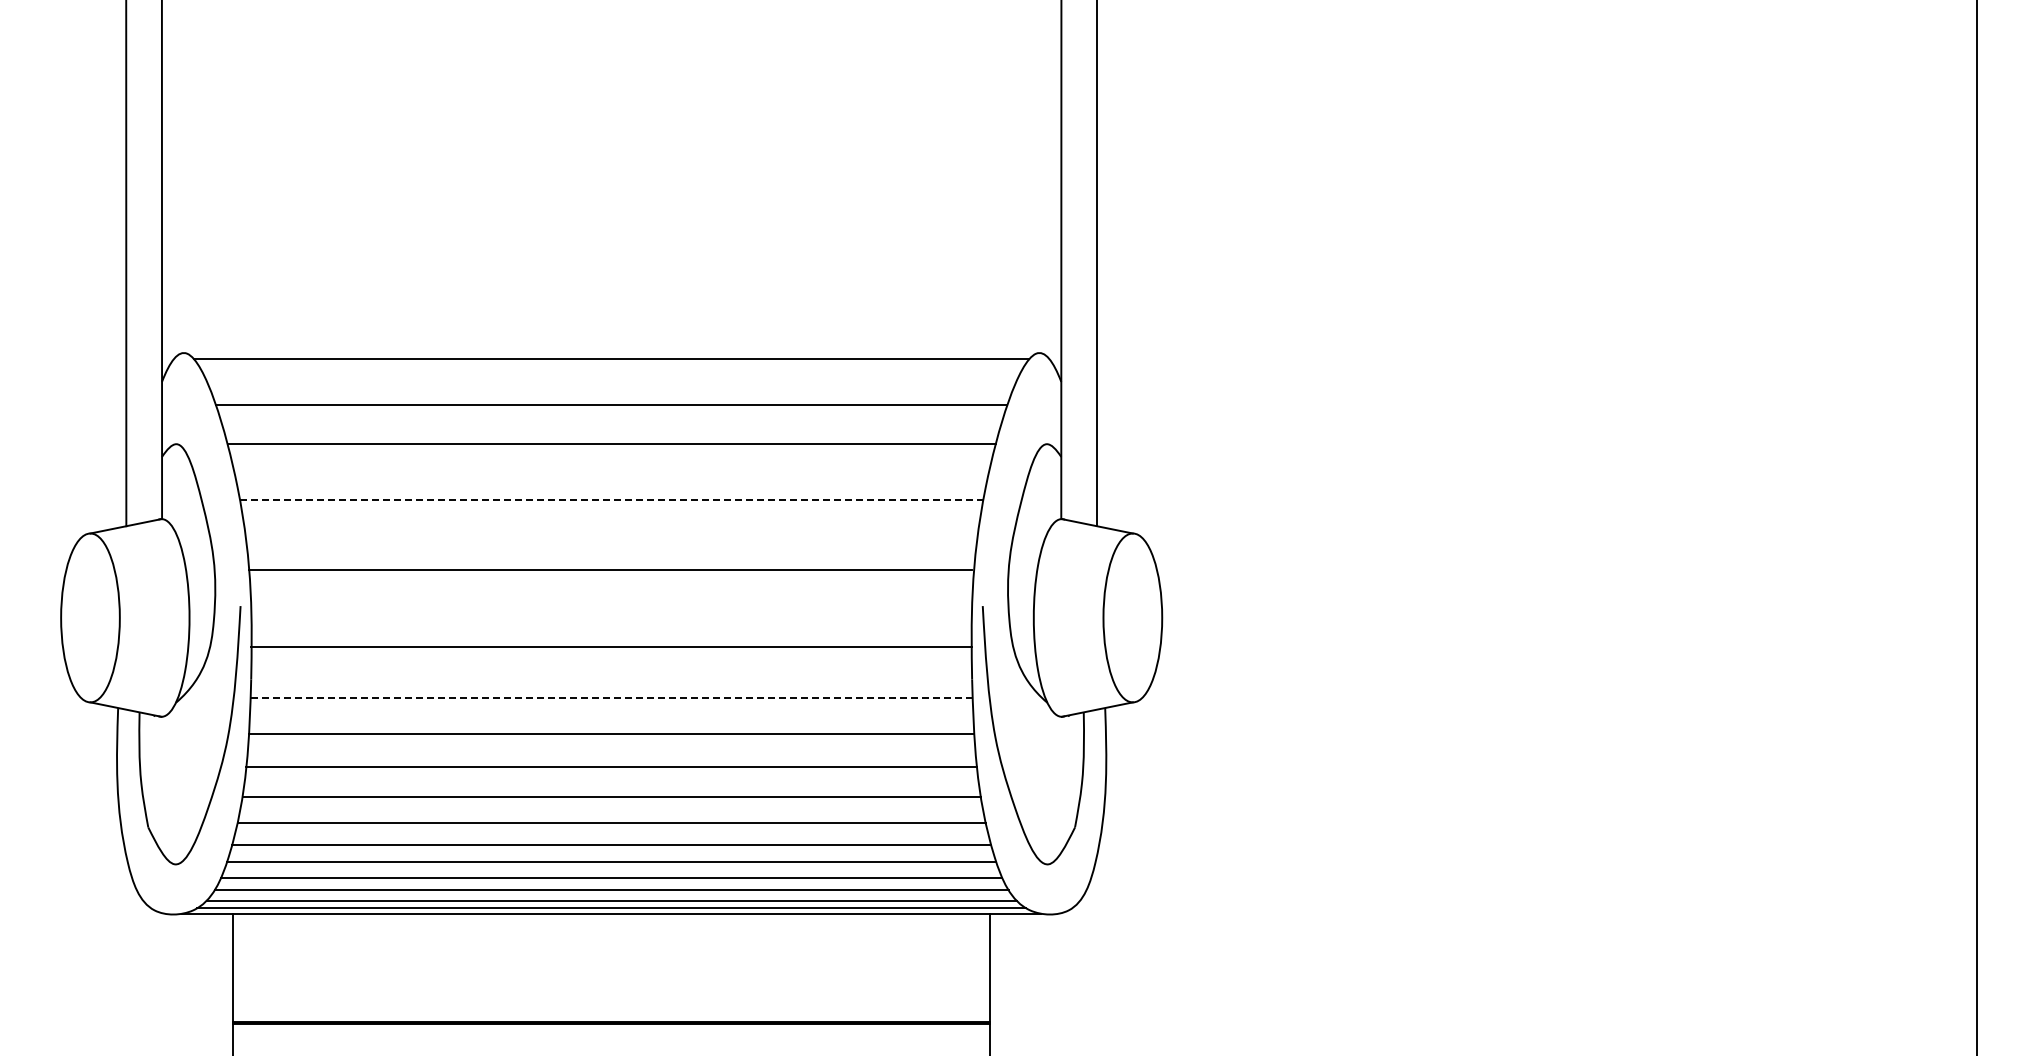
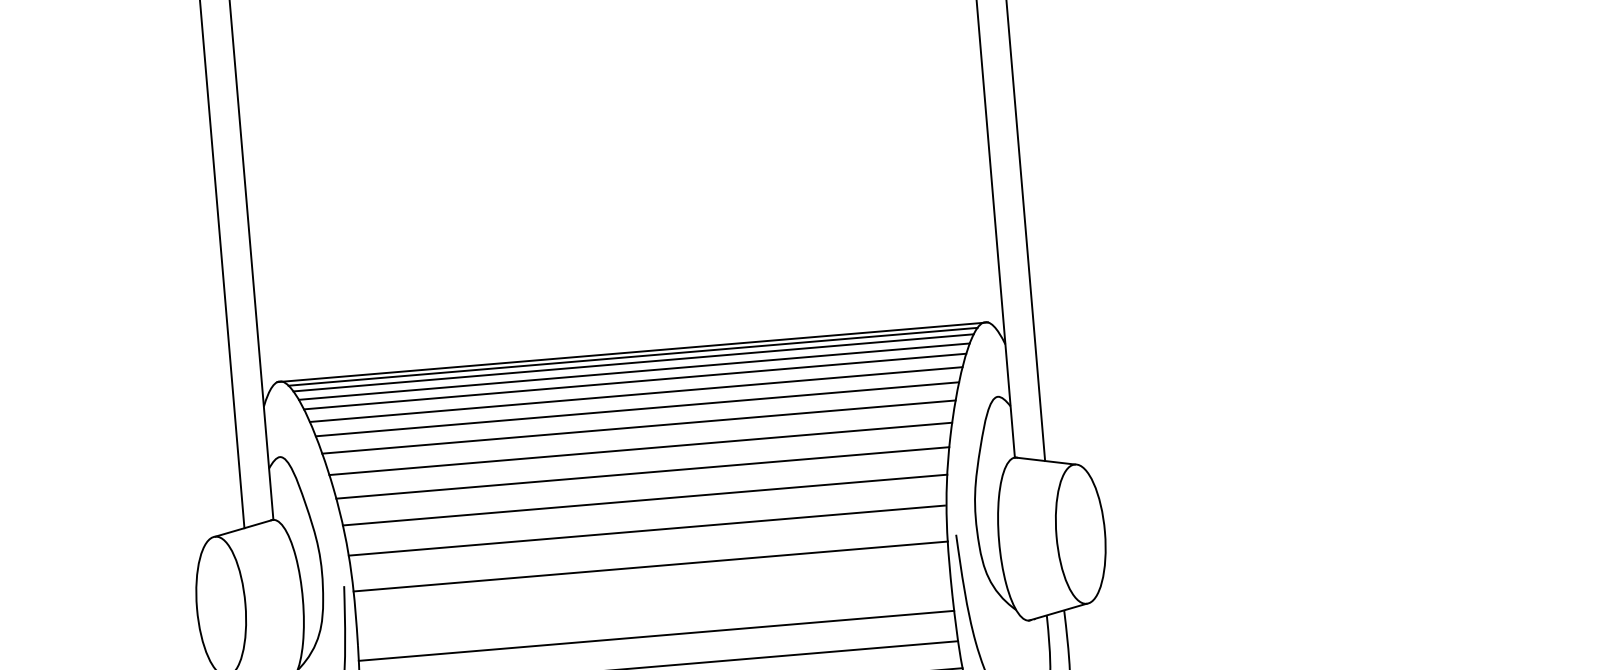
line: (611, 353) -> (632, 352), added
line: (611, 366) -> (633, 362), added
line: (611, 377) -> (634, 371), added
line: (611, 389) -> (635, 381), added
line: (611, 422) -> (637, 409), added
line: (611, 470) -> (640, 448), added
line: (611, 499) -> (642, 472), dashed -> solid
line: (611, 532) -> (644, 499), added
line: (611, 647) -> (650, 566), moved
line: (612, 697) -> (657, 635), dashed -> solid

